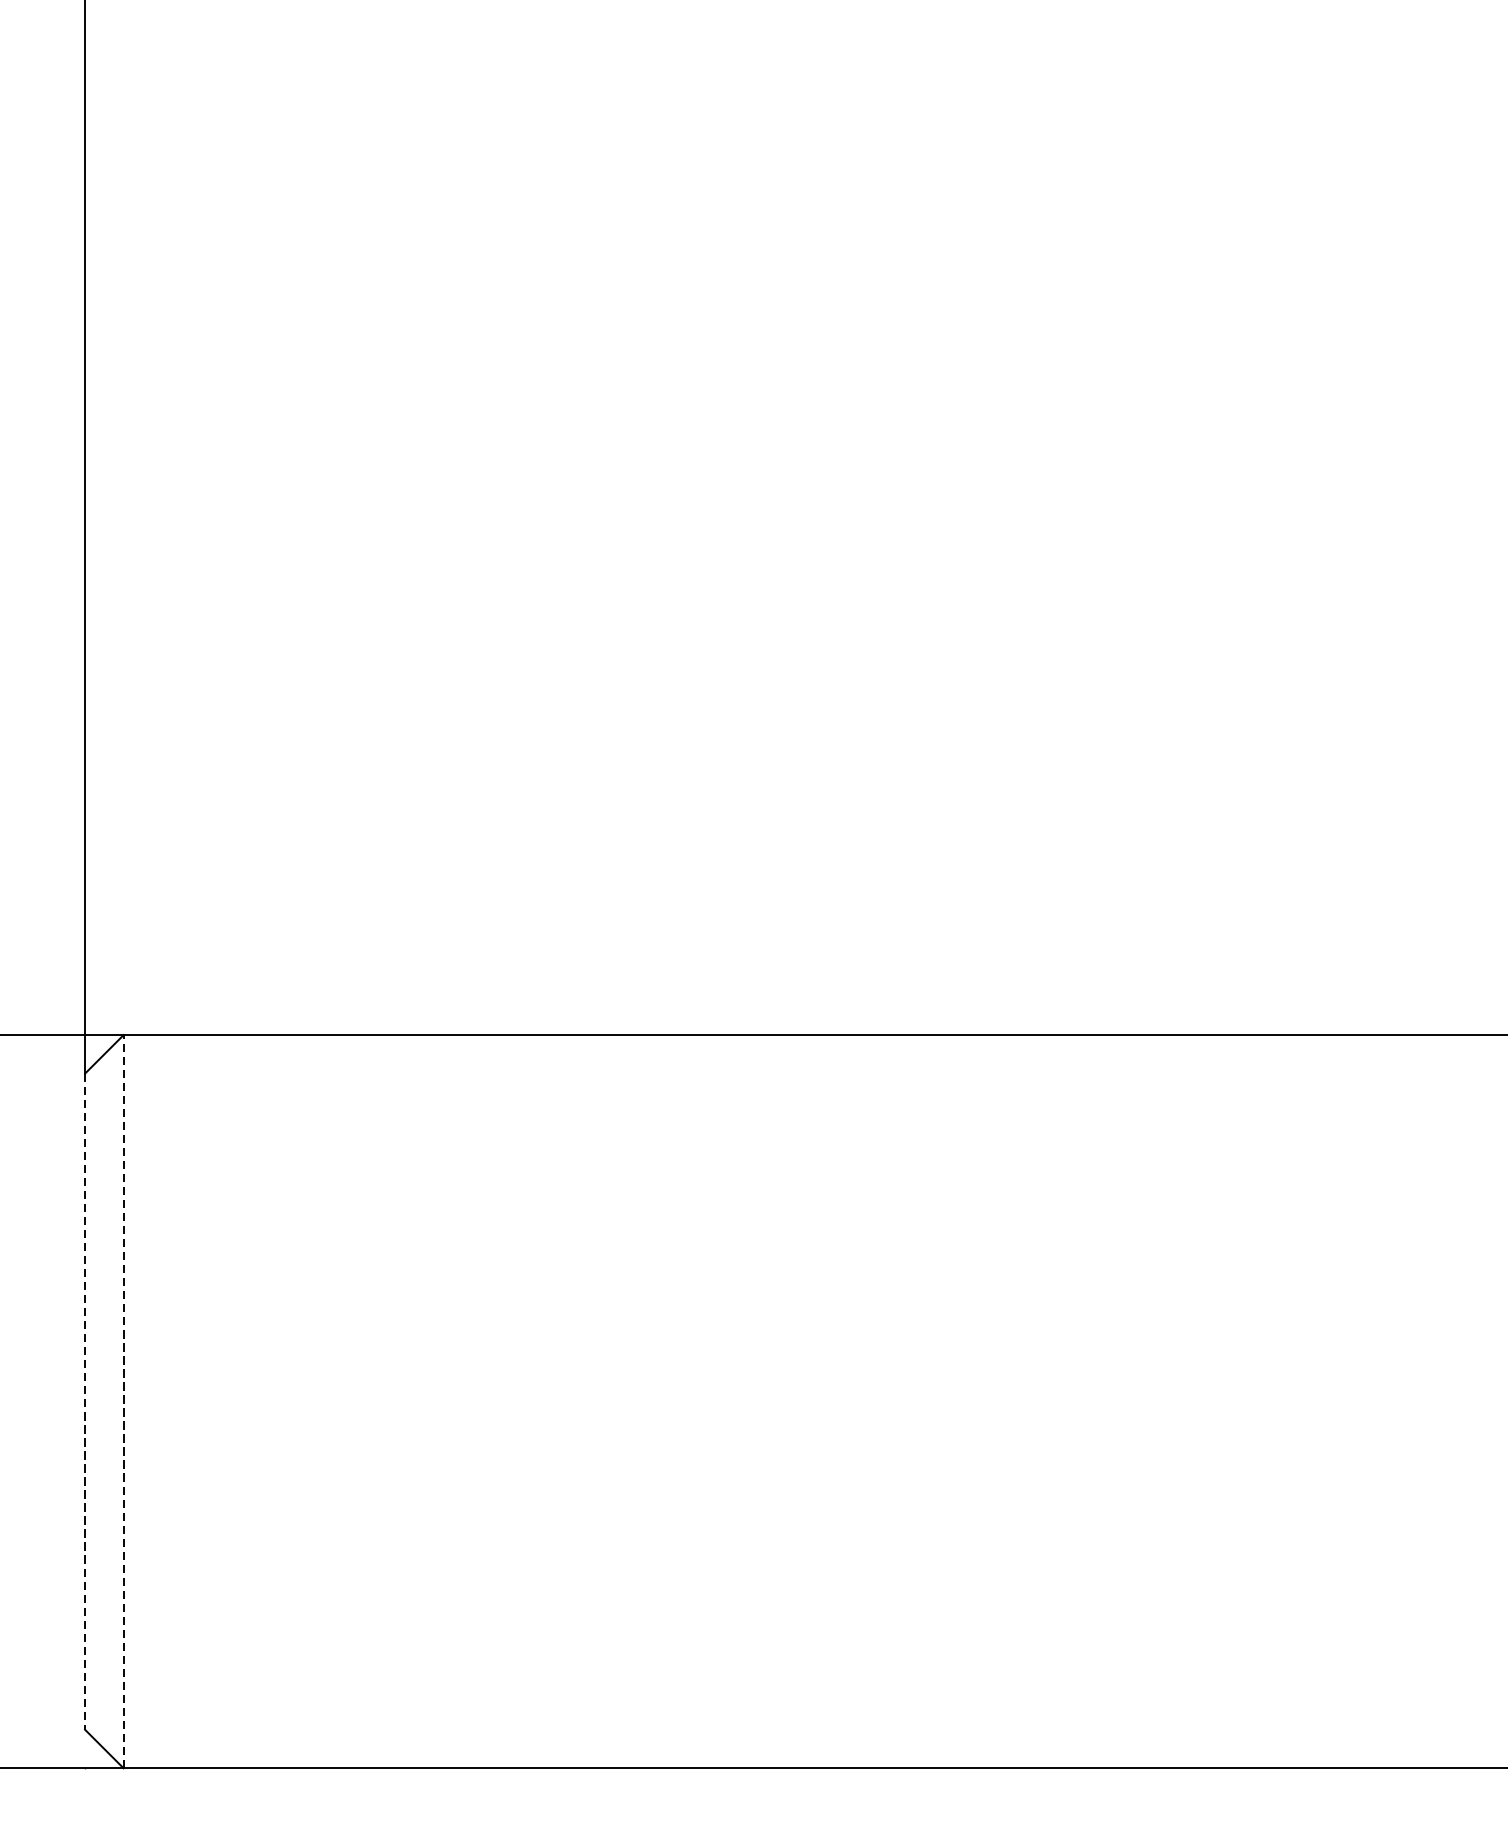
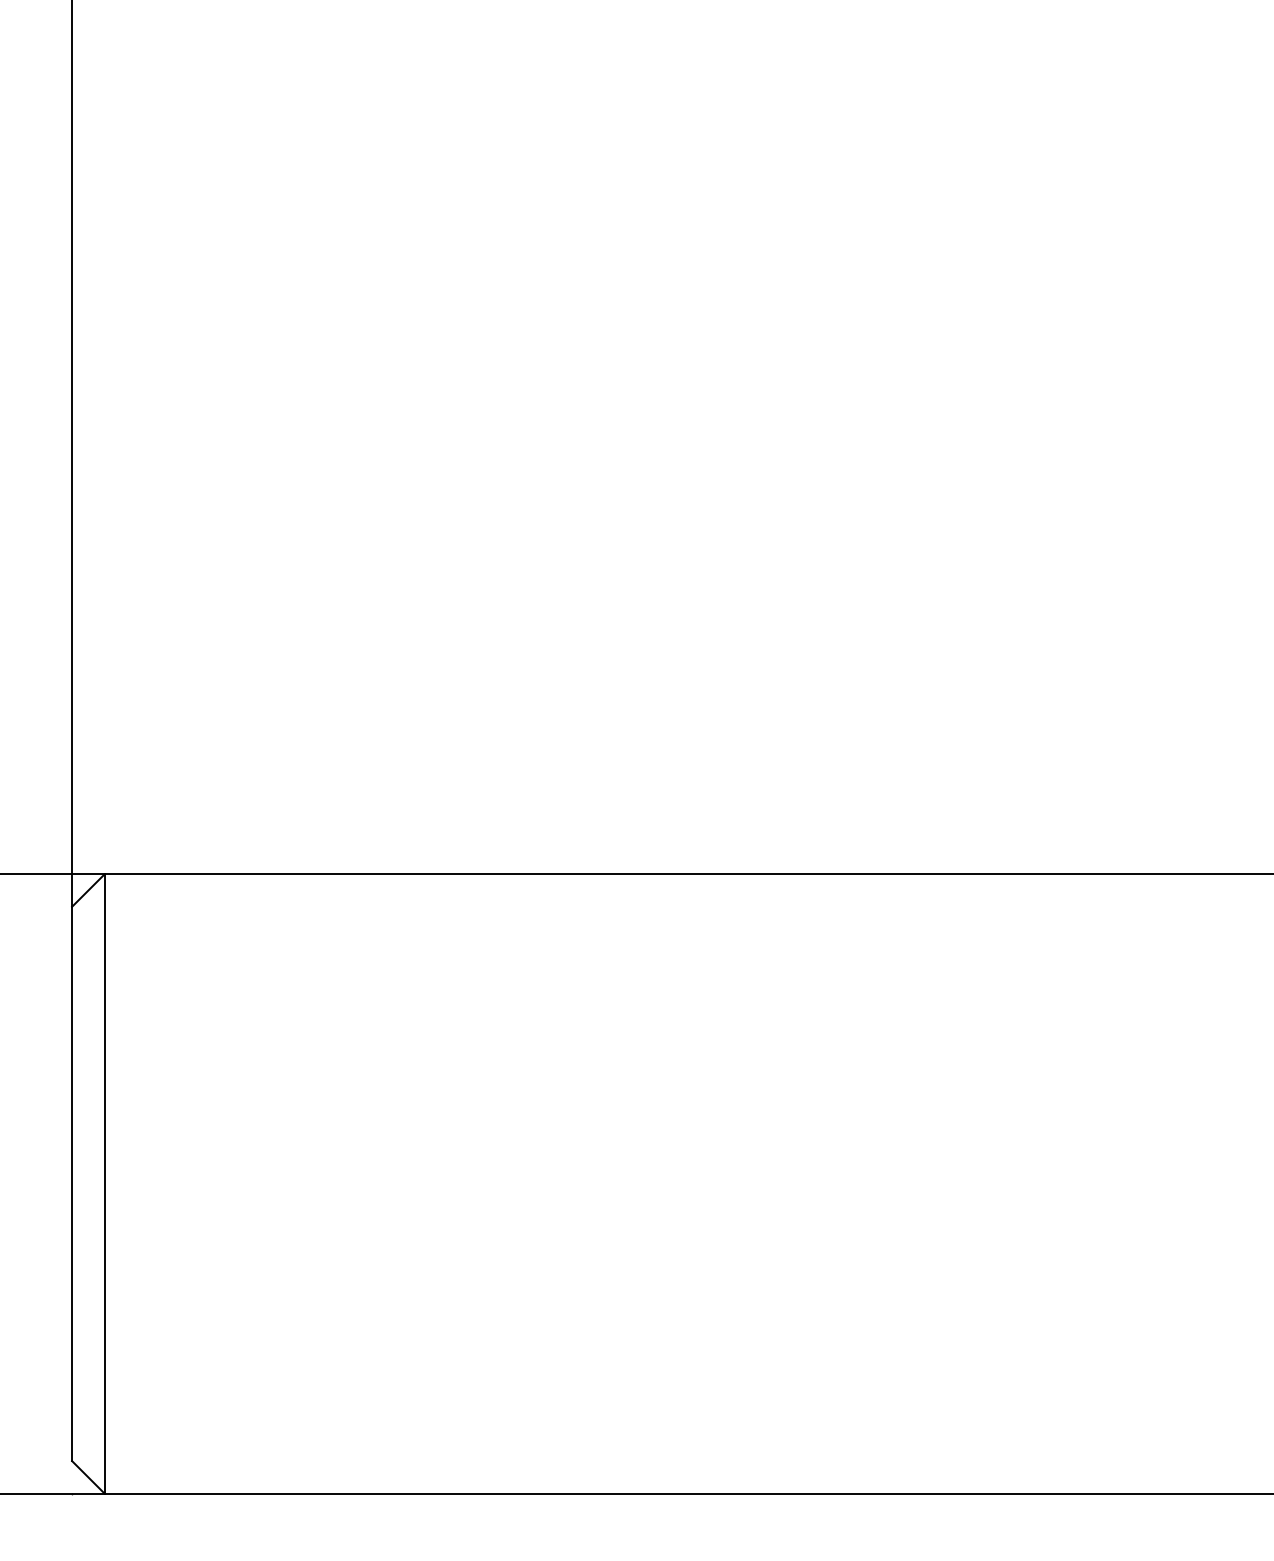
line: (123, 1401) -> (104, 1183), dashed -> solid
line: (85, 1402) -> (72, 1184), dashed -> solid

